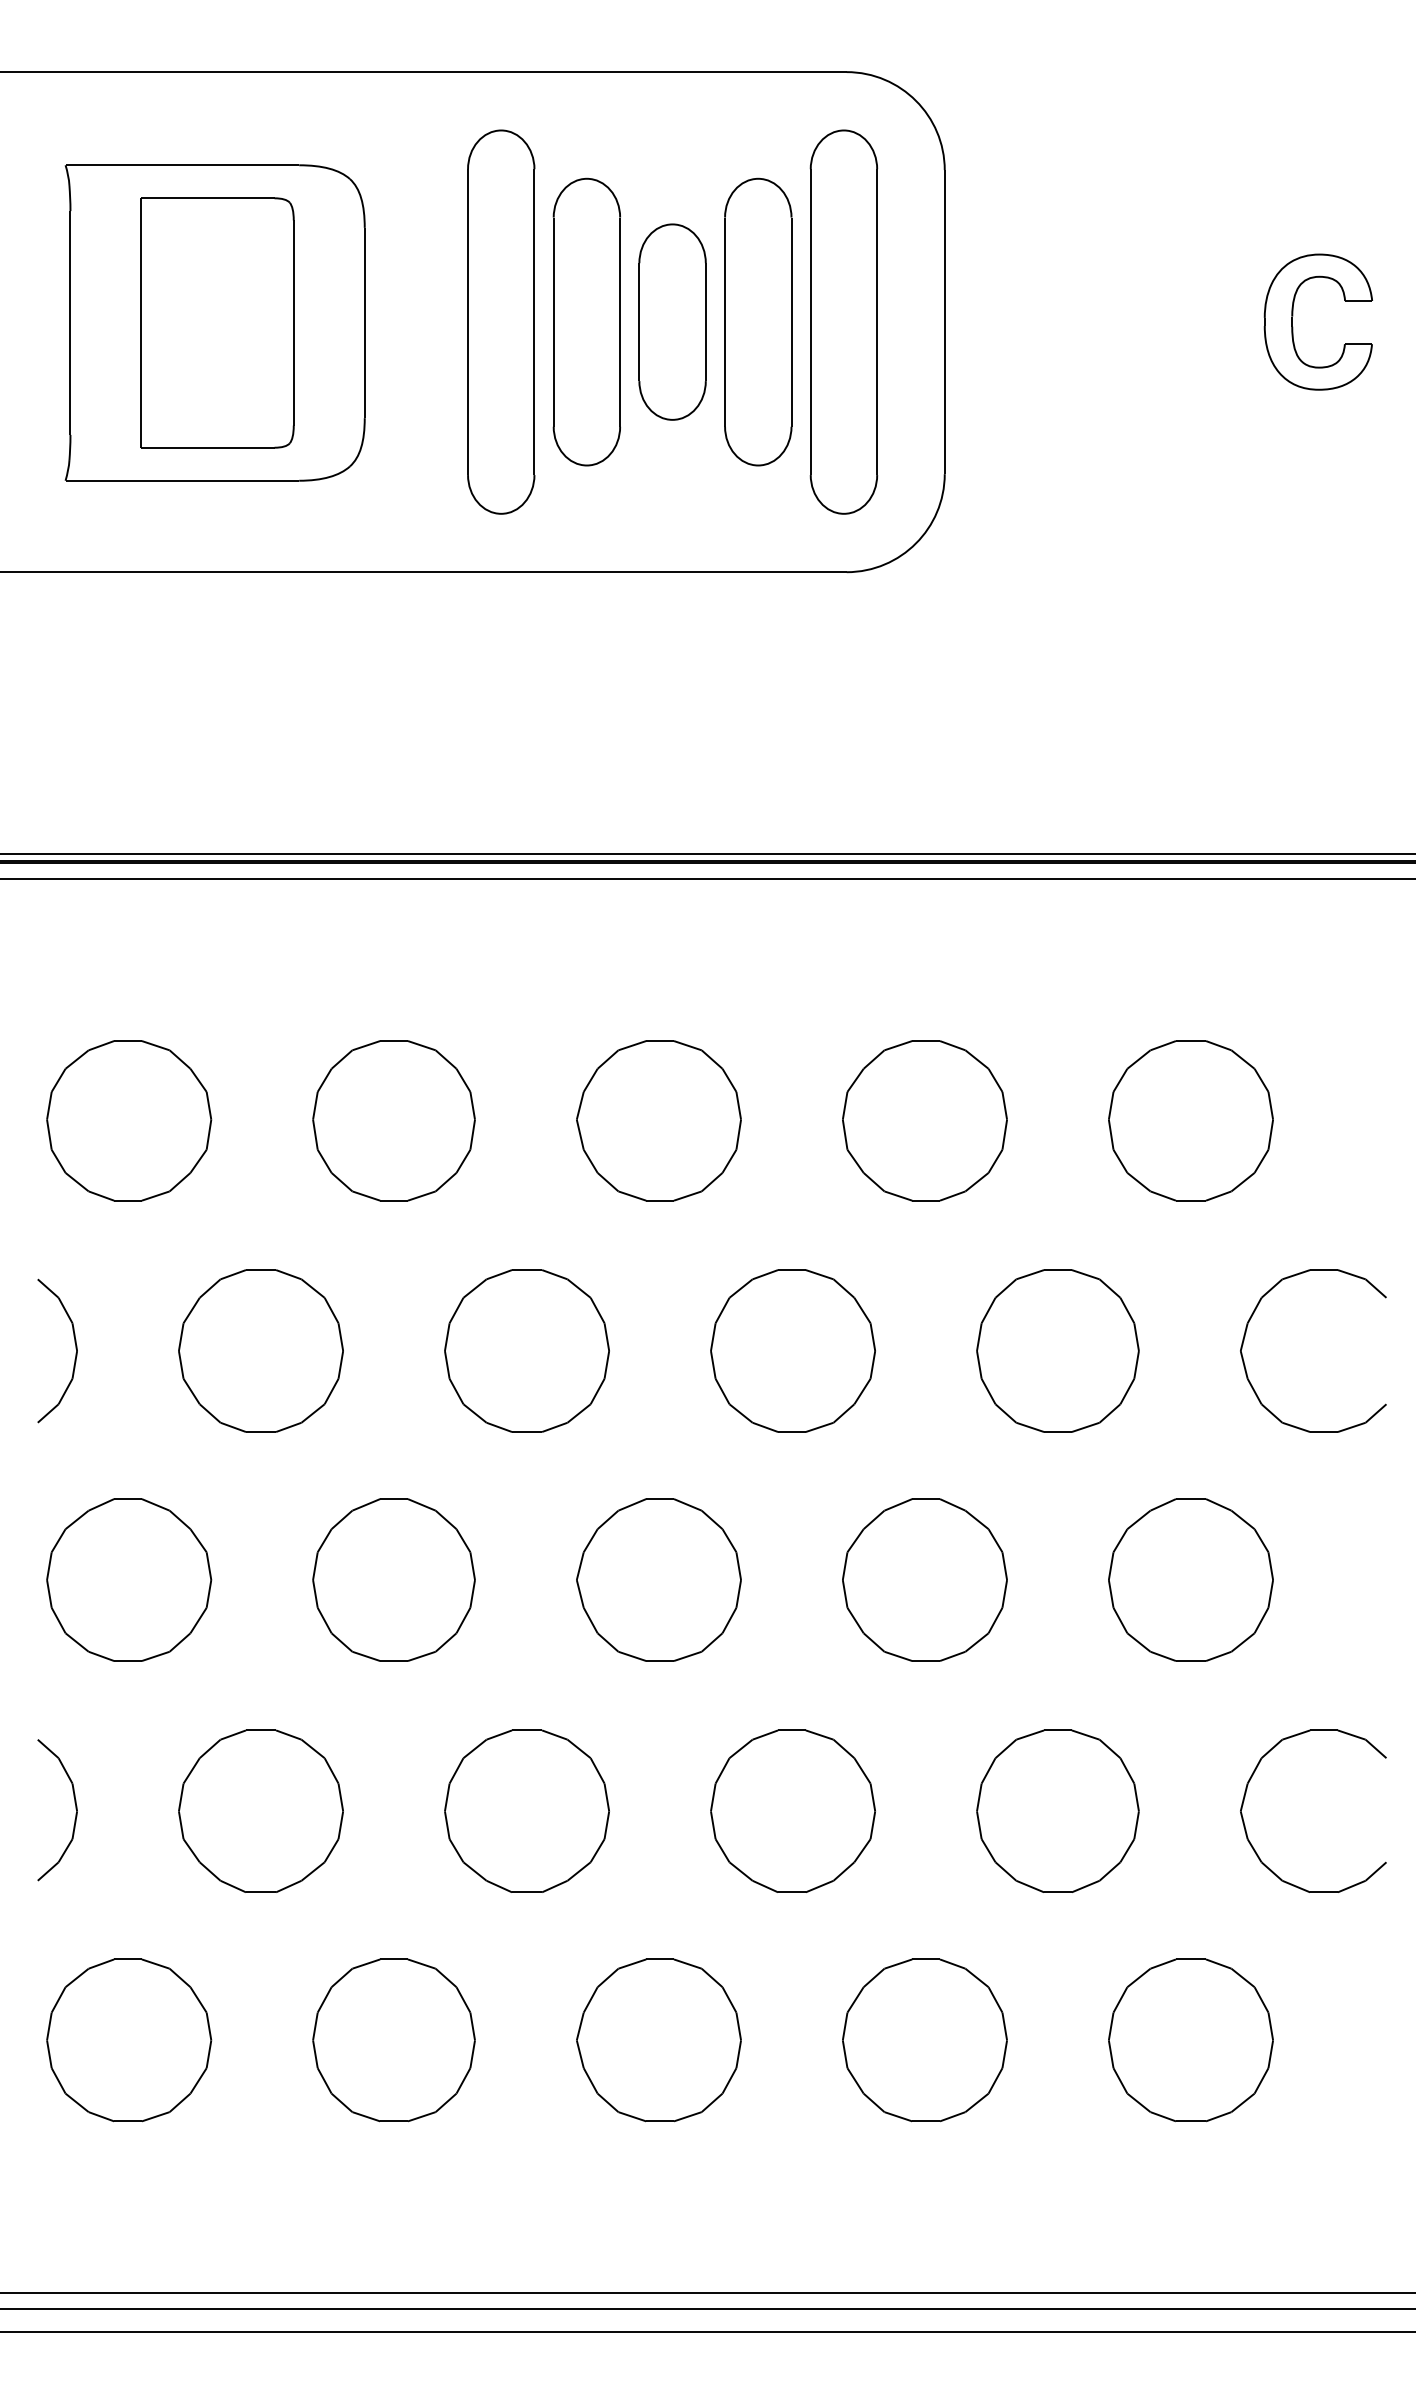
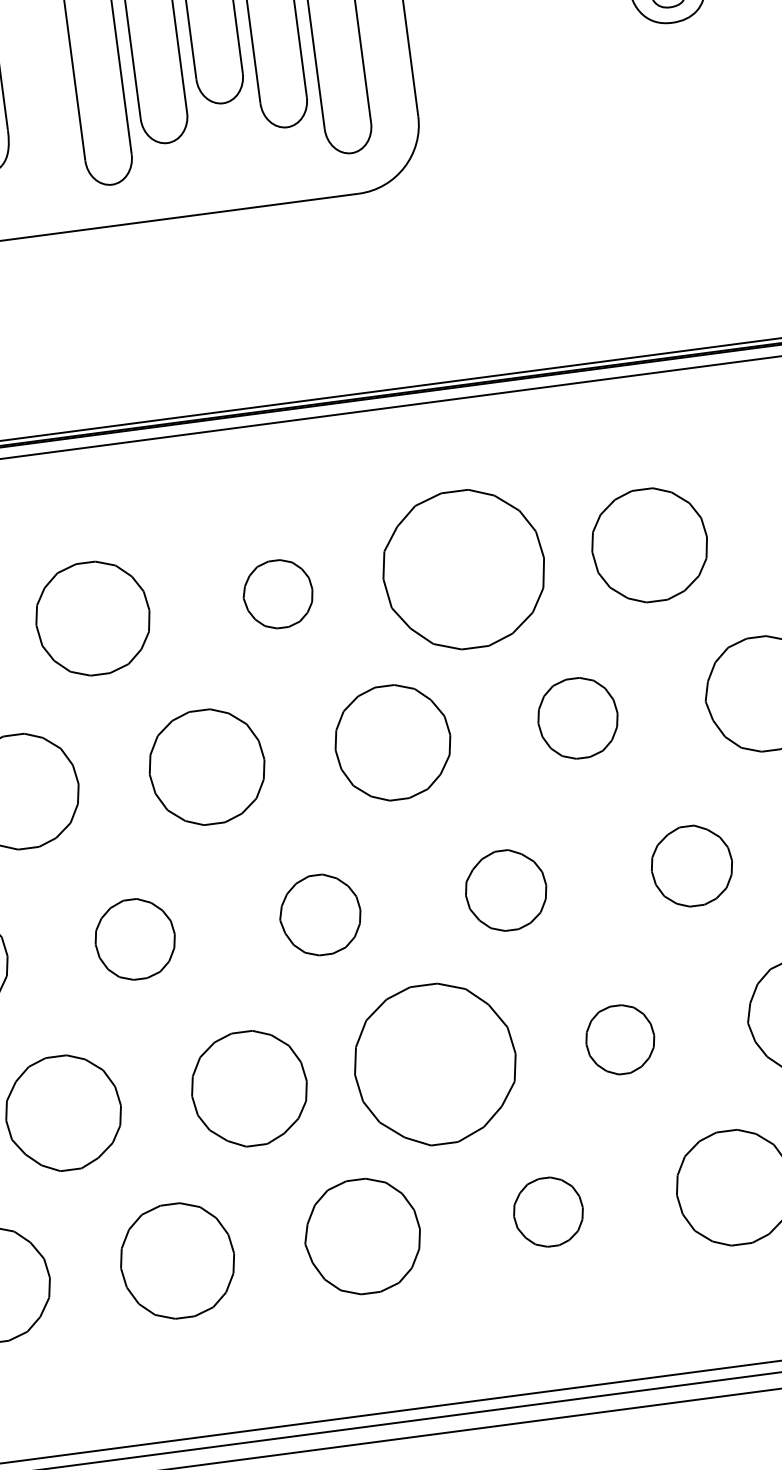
part: (658, 1120) -> (277, 594), size x0.6
part: (924, 1120) -> (463, 569), size x1.4
part: (1057, 1350) -> (577, 718), size x0.7
part: (393, 1579) -> (134, 939), size x0.7
part: (658, 1579) -> (319, 914), size x0.7
part: (924, 1579) -> (505, 890), size x0.7
part: (1190, 1579) -> (691, 865), size x0.7
part: (792, 1810) -> (434, 1063), size x1.4
part: (1057, 1810) -> (619, 1039), size x0.6
part: (924, 2040) -> (548, 1212), size x0.6

